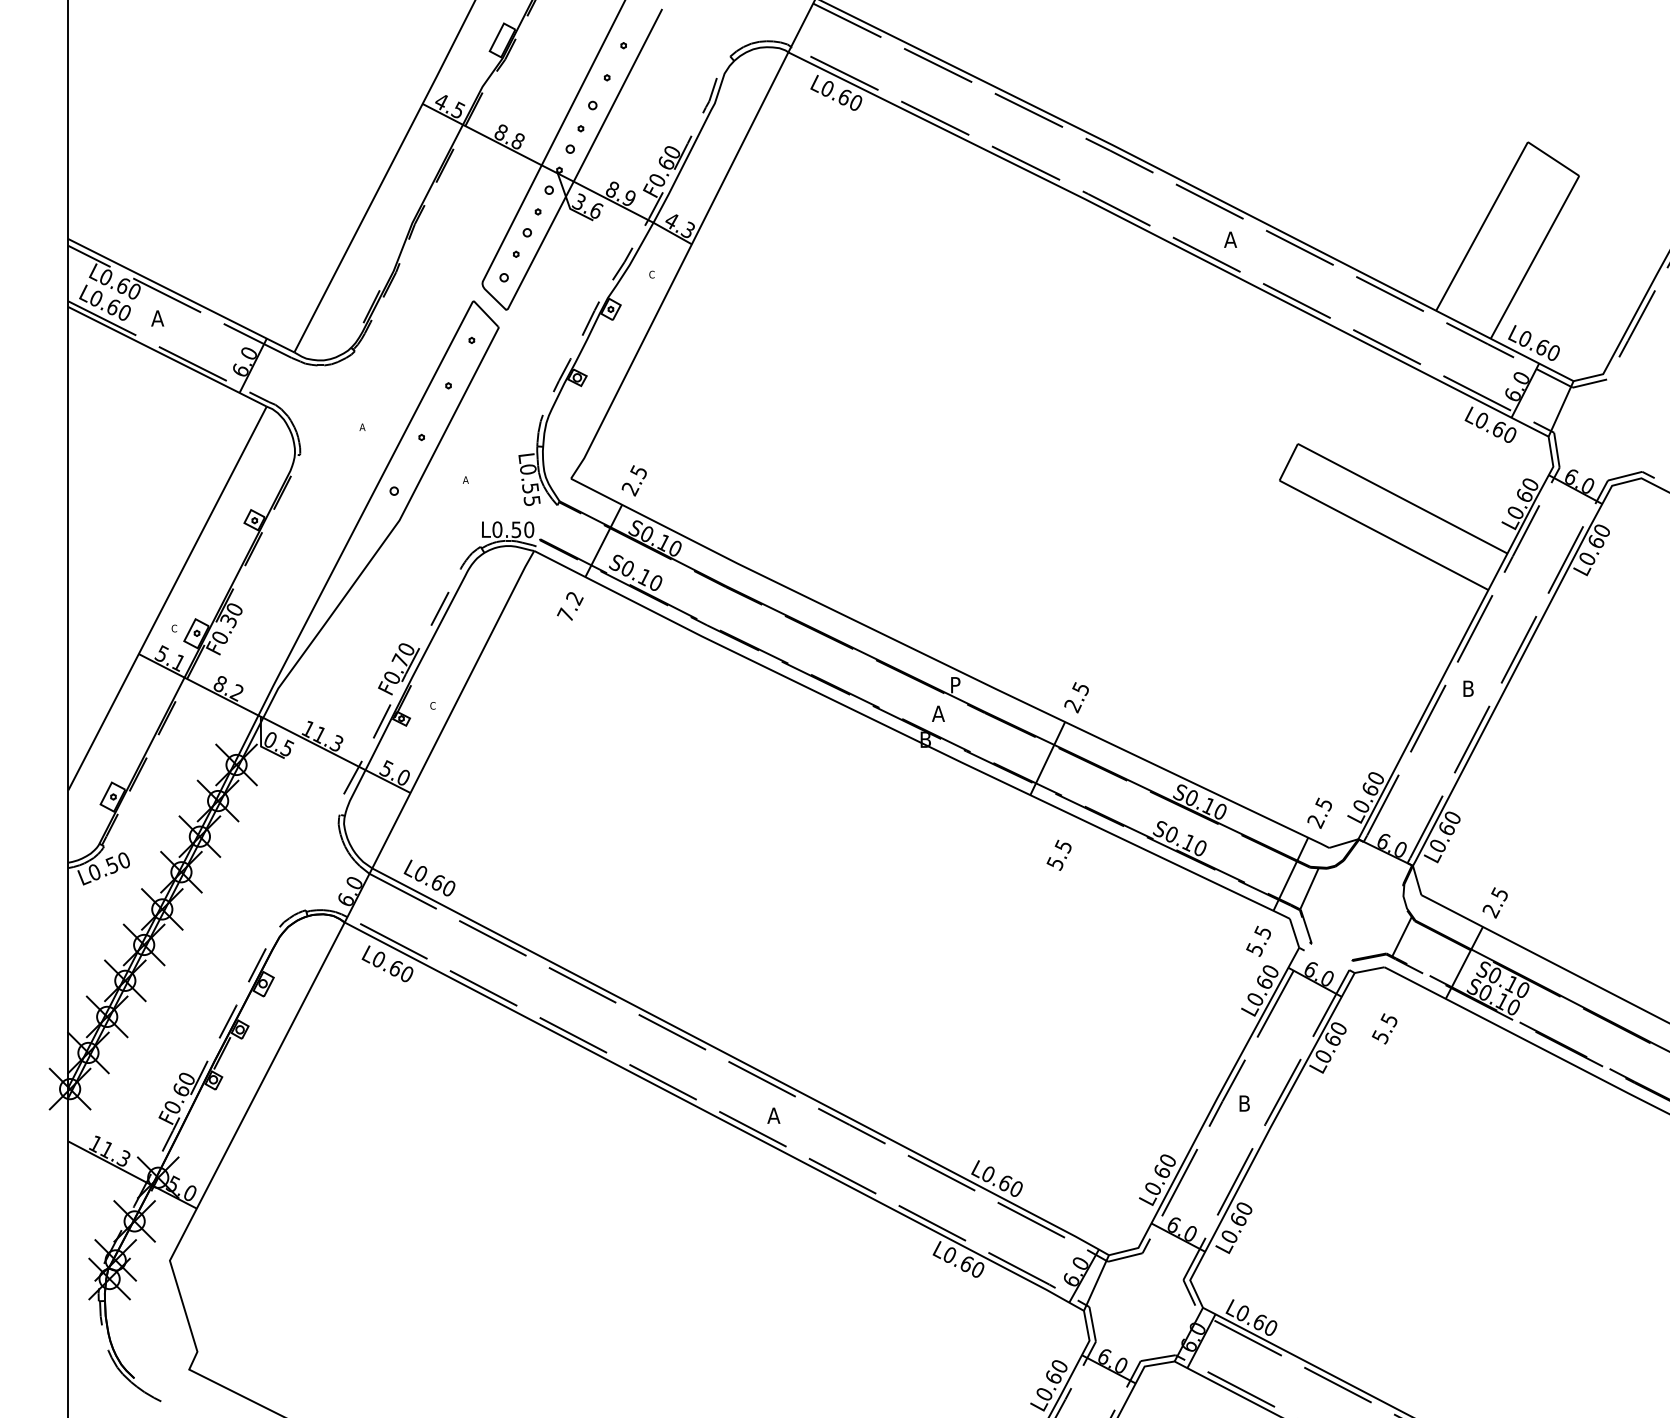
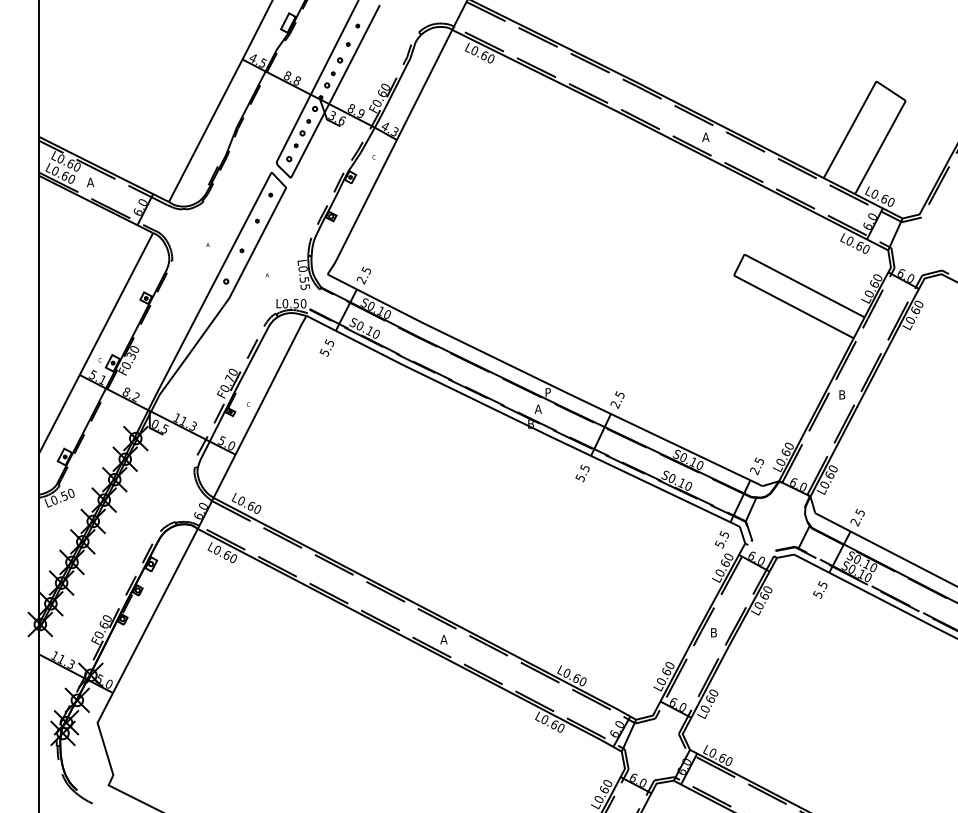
text: (569, 606) -> (326, 347), 7.2 -> 5.5
text: (1059, 855) -> (582, 473), moved
text: (1385, 1028) -> (820, 589), moved

